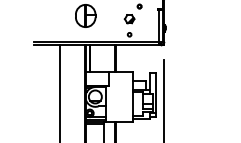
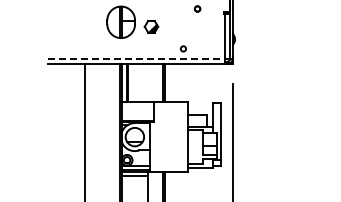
part: (129, 18) -> (151, 26), moved
line: (97, 42) -> (137, 59), solid -> dashed

